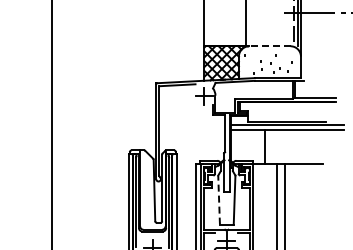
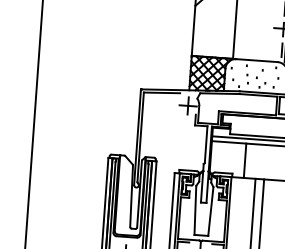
line: (269, 46) -> (256, 60), dashed -> solid
line: (219, 200) -> (195, 210), dashed -> solid

